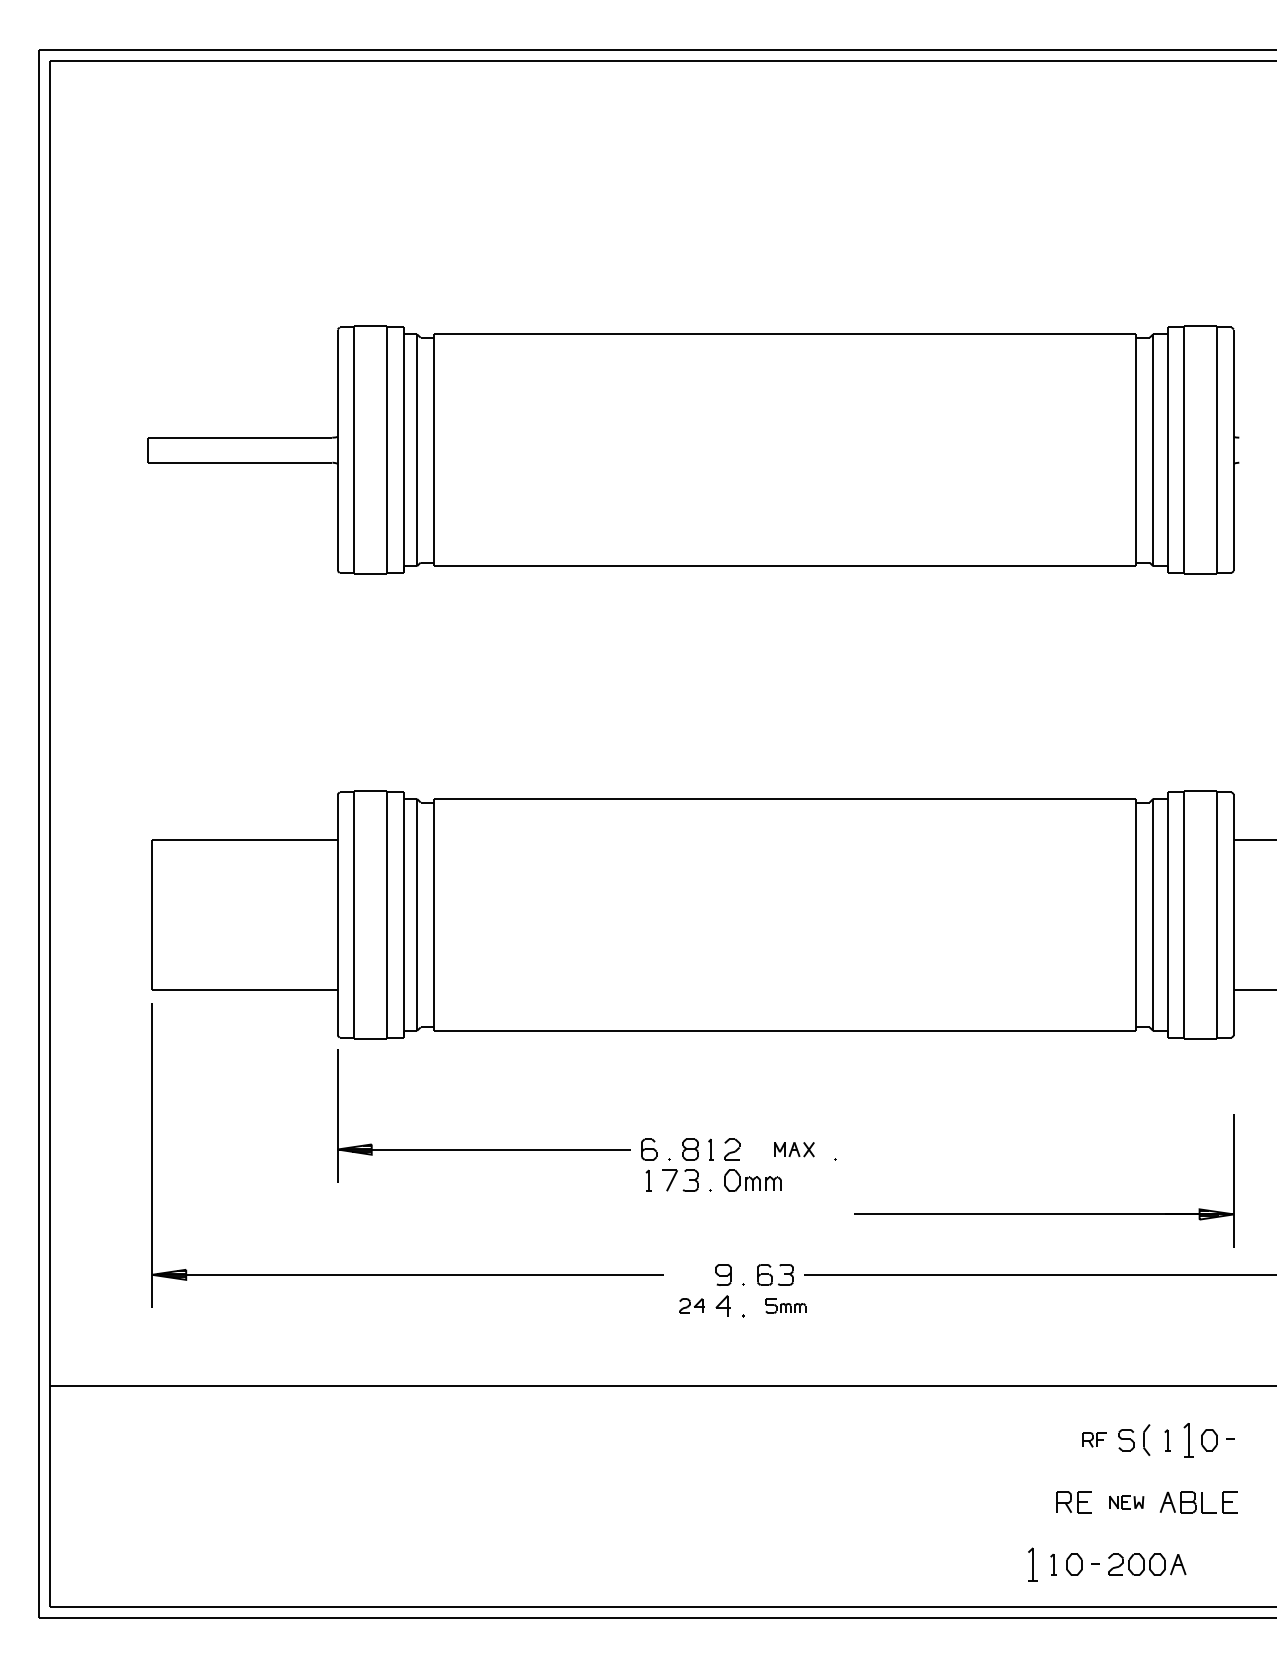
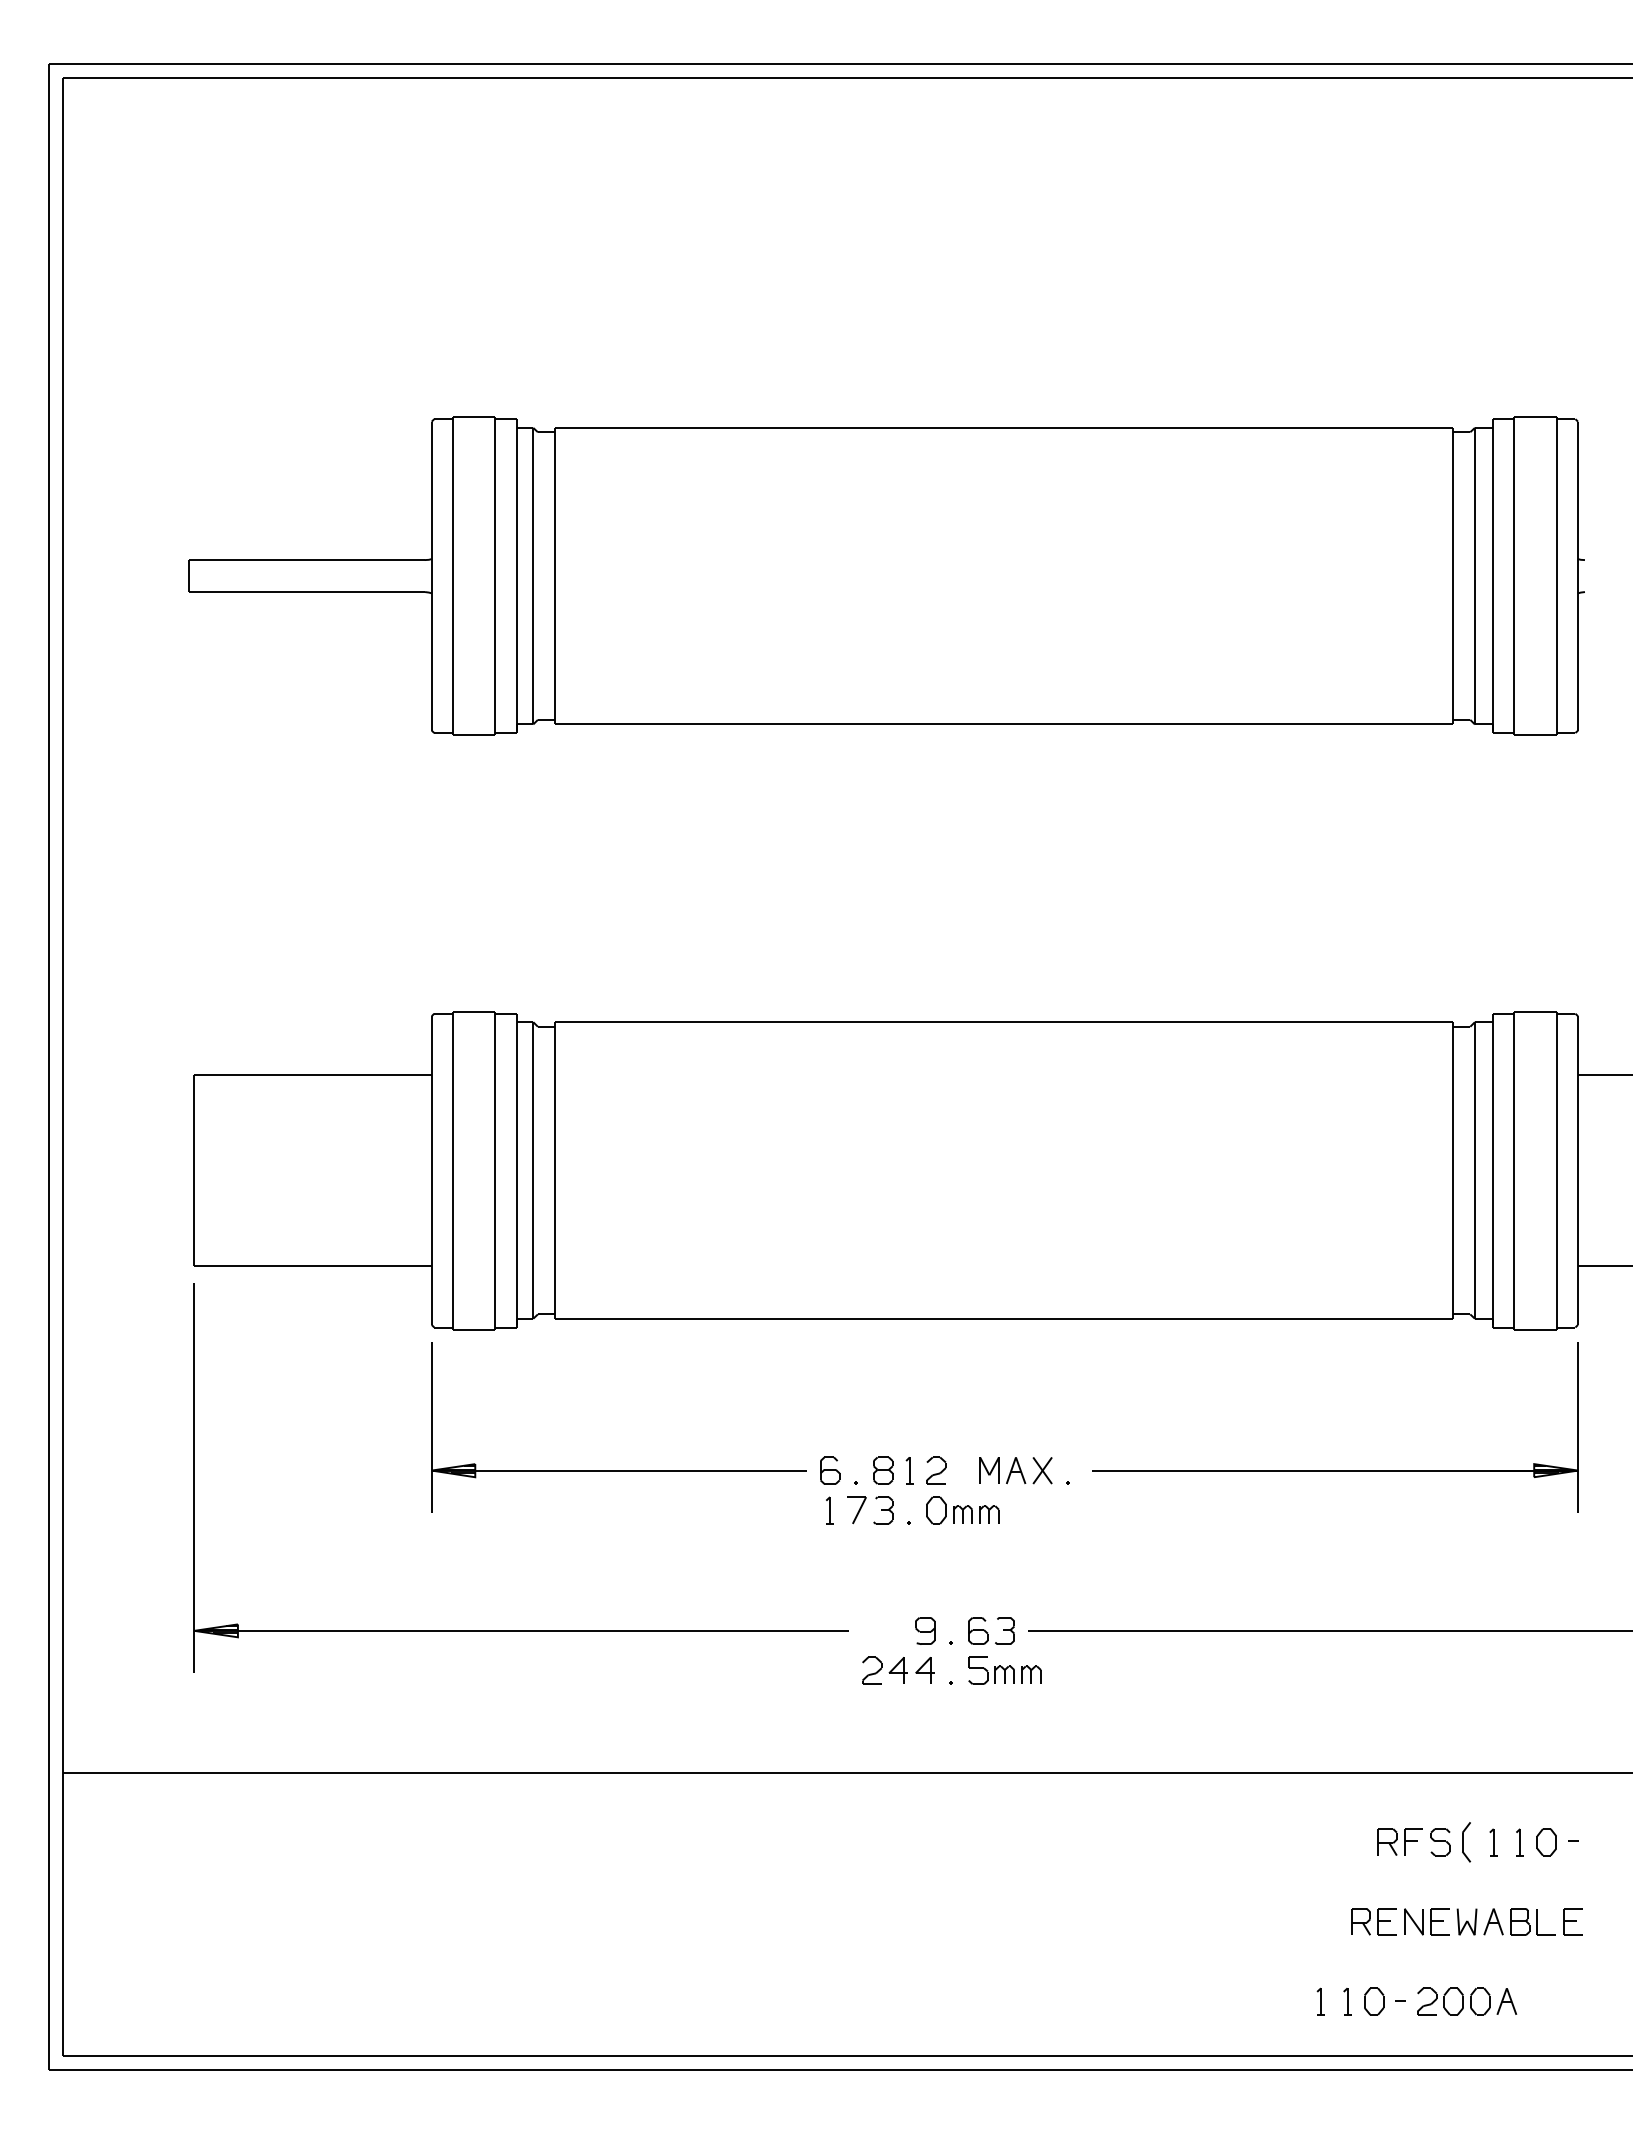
part: (794, 1149) -> (1015, 1470), size x1.43
part: (1044, 1214) -> (1335, 1470), moved
part: (691, 1305) -> (884, 1670), size x1.43
part: (785, 1305) -> (1004, 1670), size x1.43
part: (1094, 1439) -> (1399, 1841), size x1.43
part: (1188, 1440) -> (1519, 1842), size x0.62
part: (1126, 1502) -> (1440, 1921), size x1.67
part: (1032, 1564) -> (1320, 2001), size x0.62

